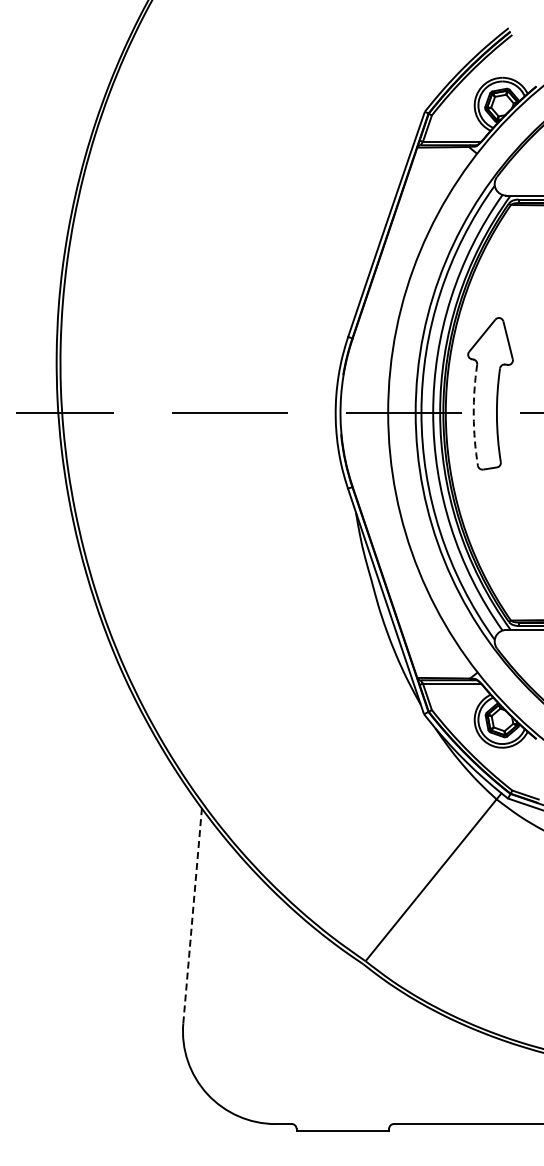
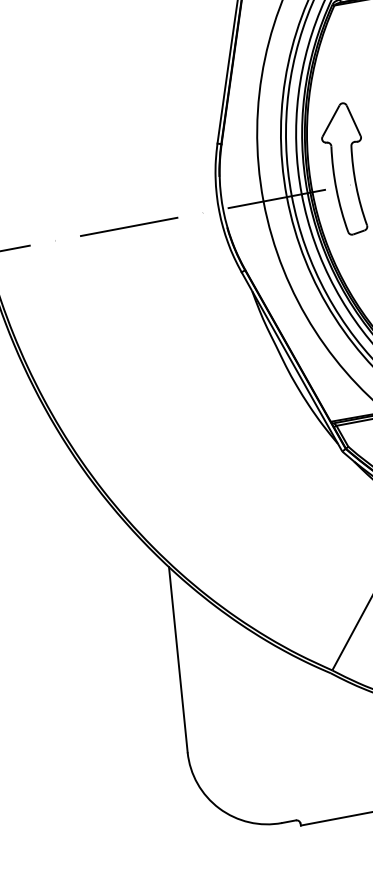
arc: (473, 415) -> (336, 190), dashed -> solid
line: (192, 915) -> (178, 659), dashed -> solid

